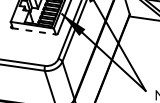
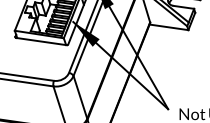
line: (34, 31) -> (41, 41), dashed -> solid

